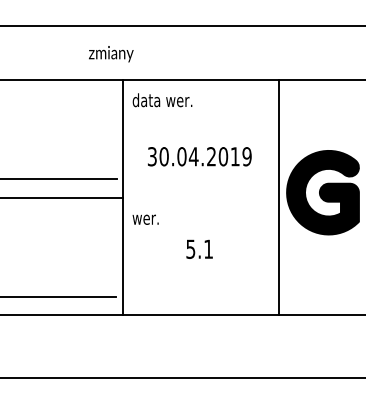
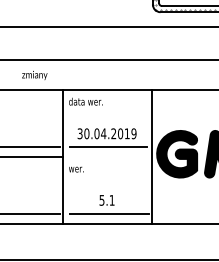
text: (110, 54) -> (34, 75), moved
line: (202, 179) -> (108, 146), added
text: (198, 249) -> (106, 200), moved
line: (202, 296) -> (108, 213), added

